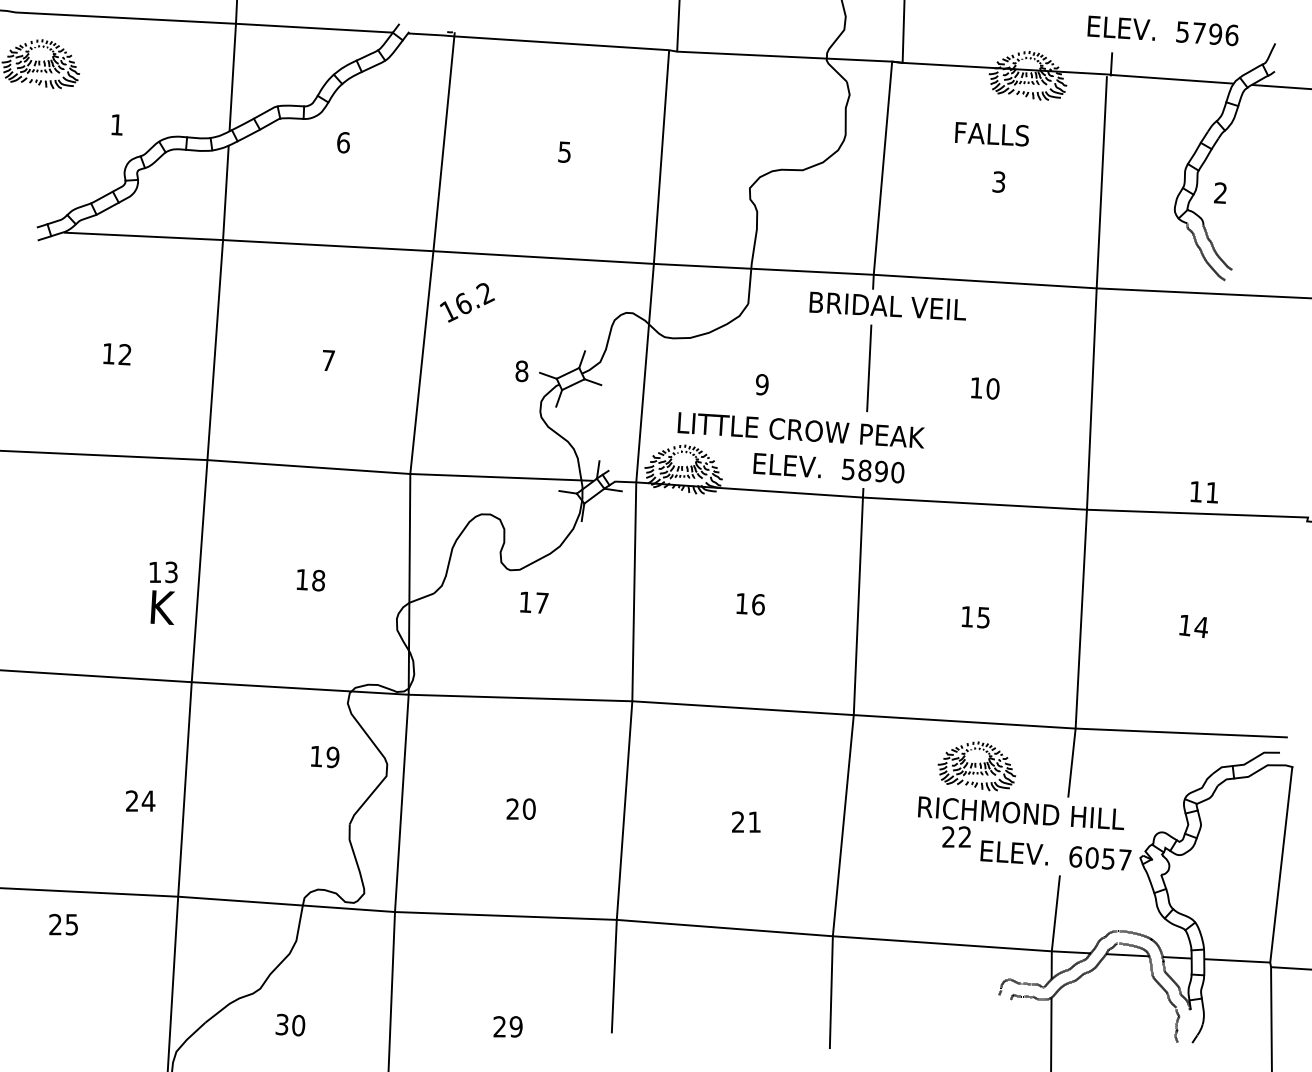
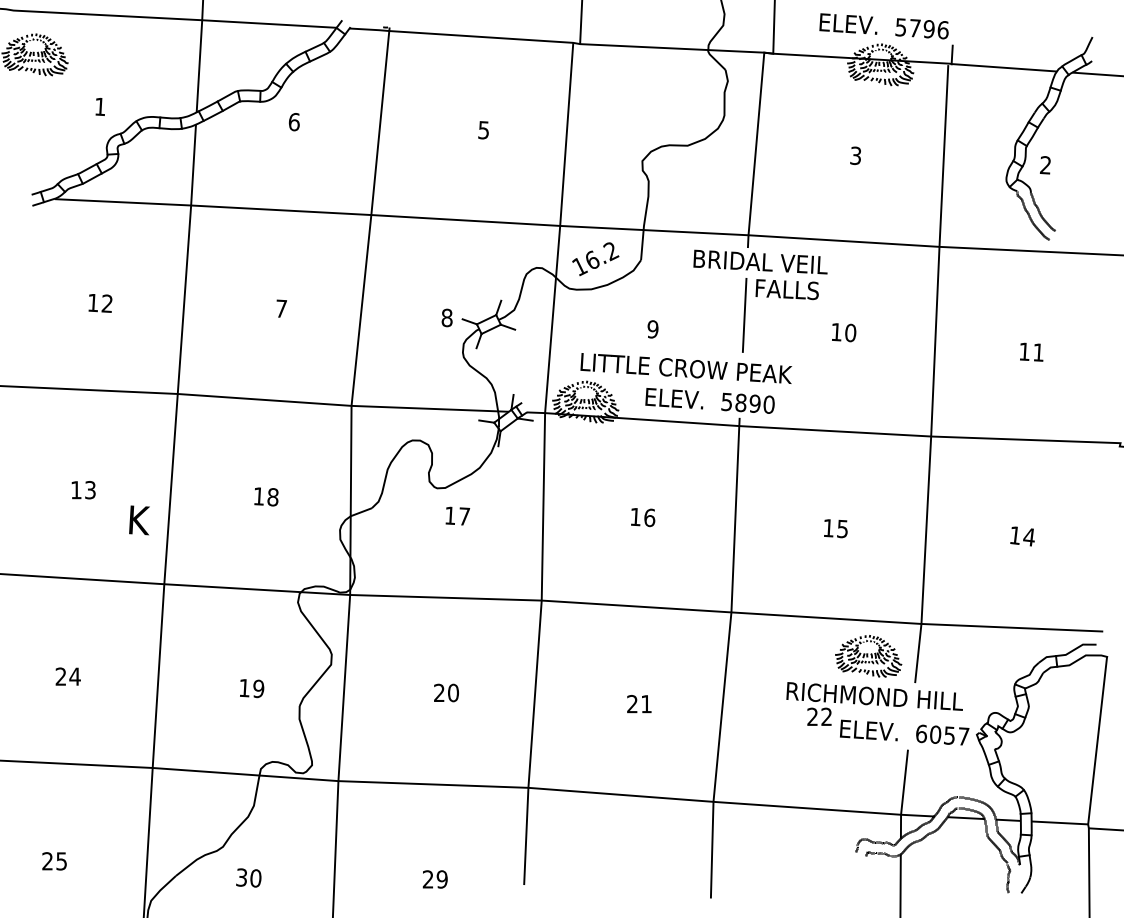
text: (1162, 30) -> (883, 25), moved
text: (991, 134) -> (786, 289), moved
text: (467, 302) -> (595, 258), moved
text: (1203, 492) -> (1030, 352), moved
text: (163, 572) -> (83, 490), moved
text: (325, 757) -> (252, 688), moved
part: (976, 766) -> (868, 656), moved
text: (140, 800) -> (68, 676), moved
text: (63, 924) -> (54, 861), moved

